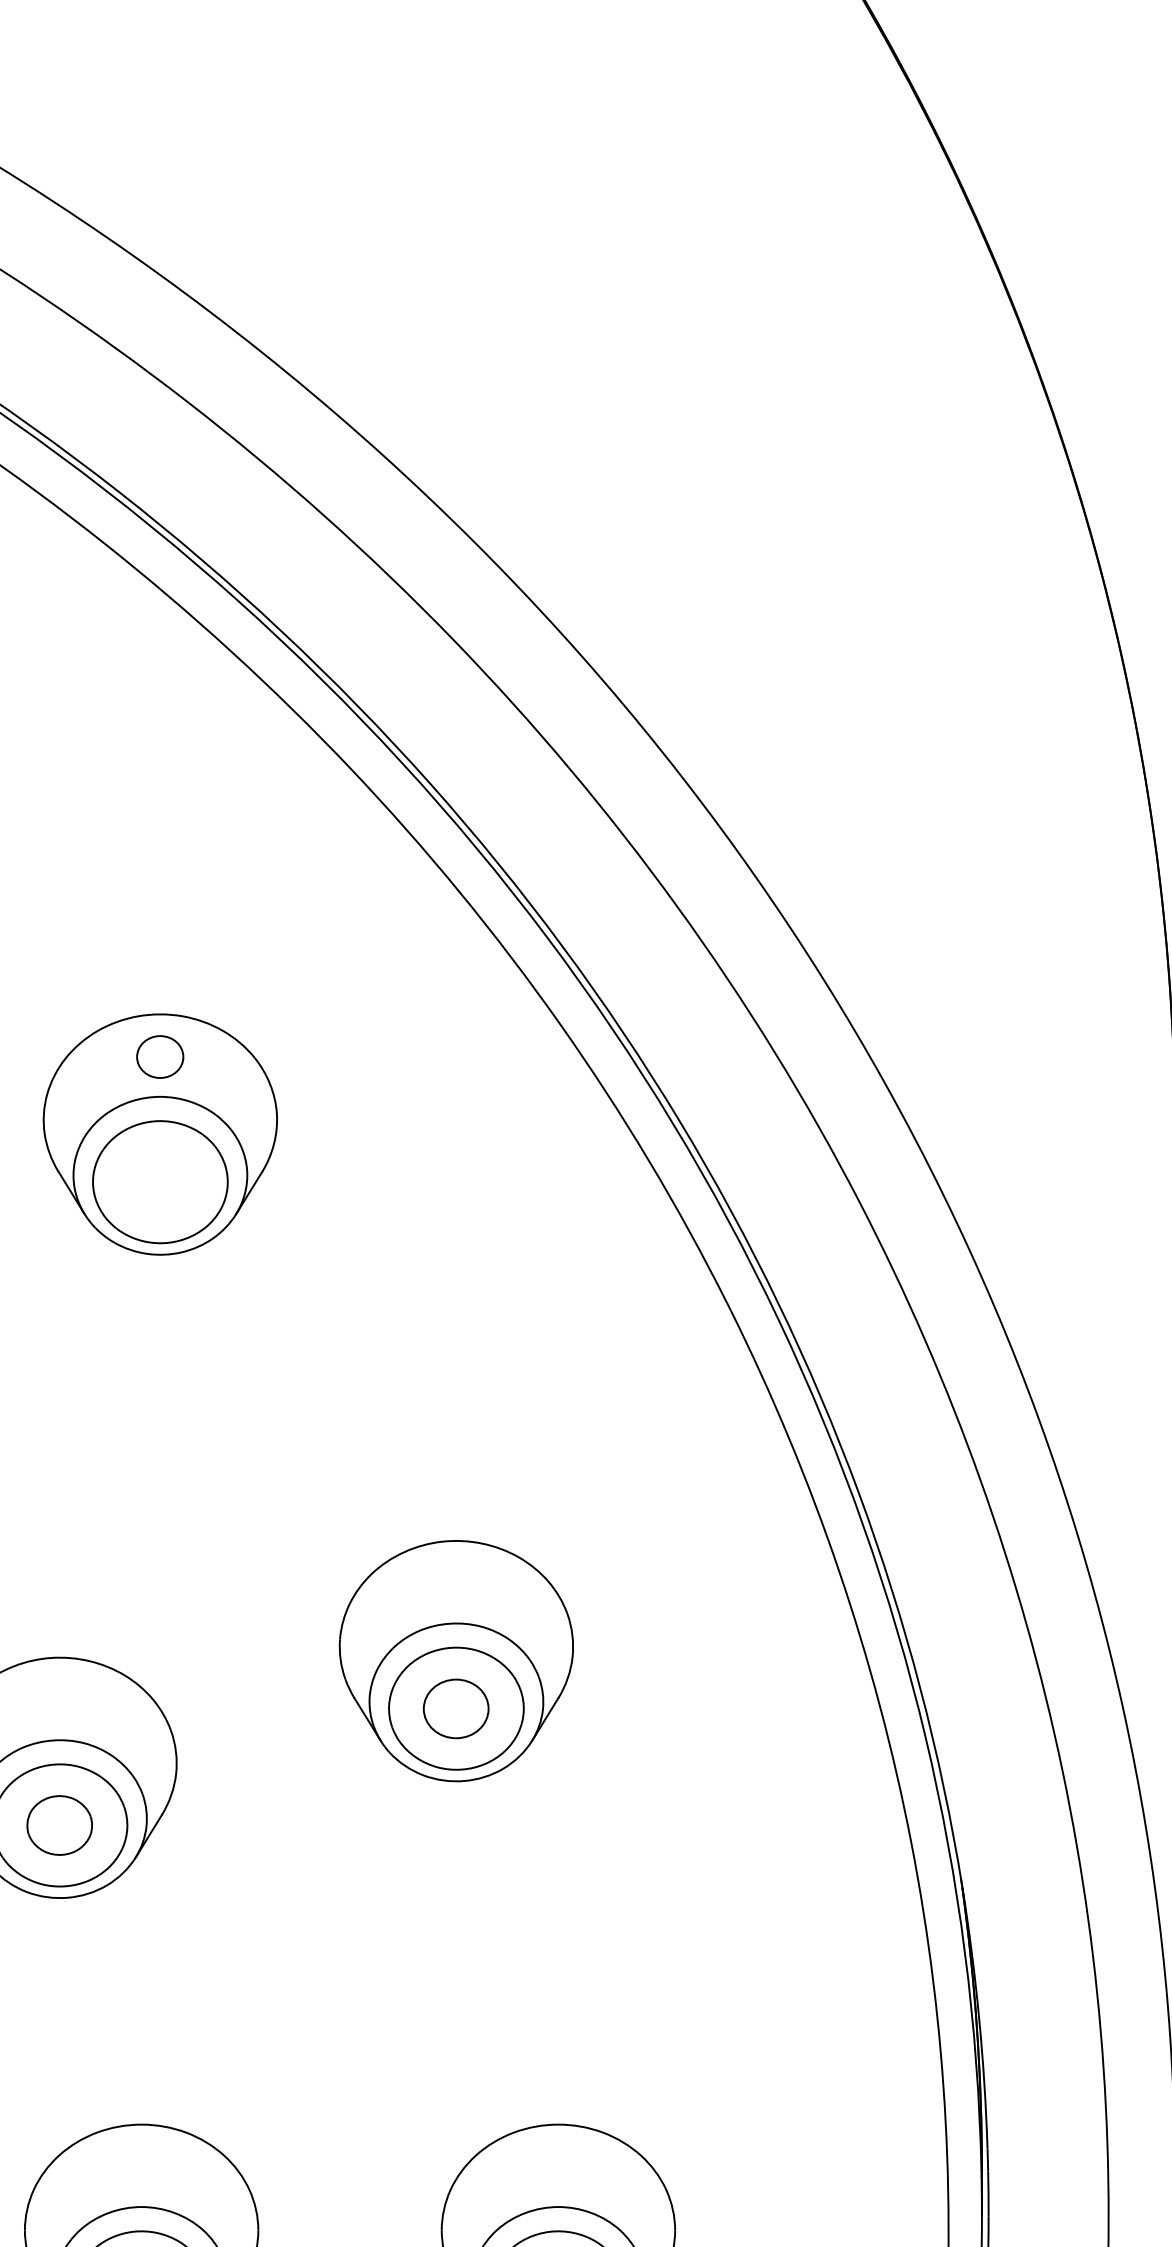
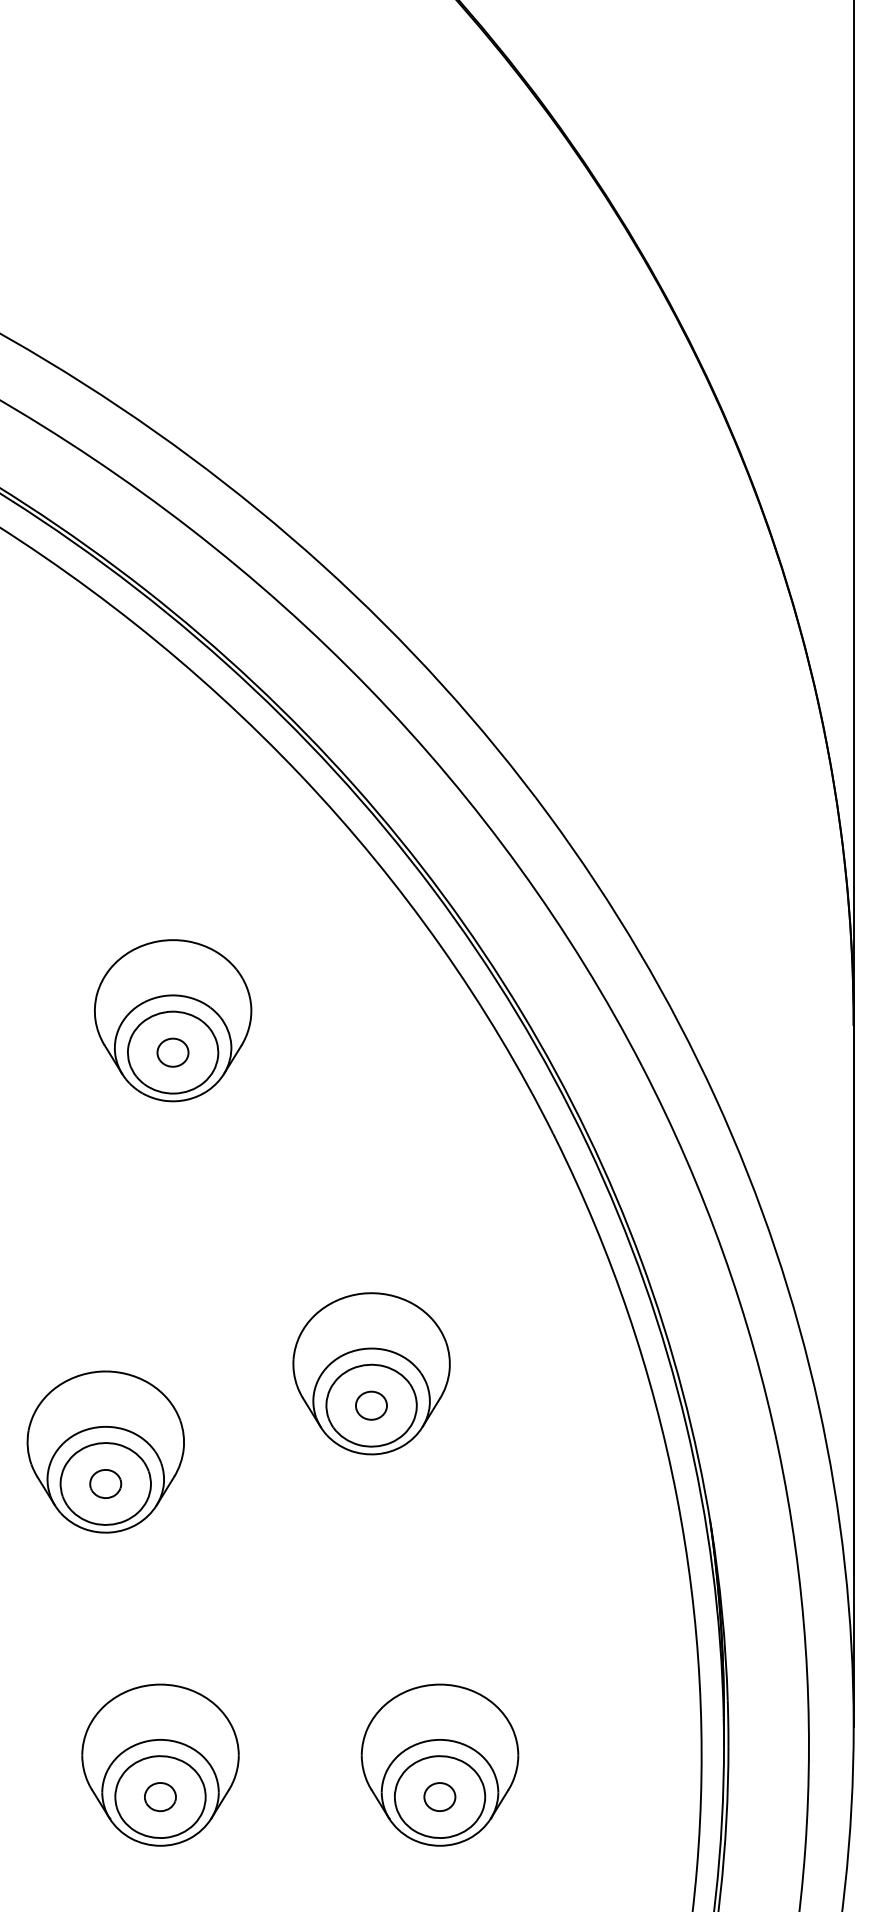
part: (159, 1056) -> (172, 1052), moved
part: (456, 1708) -> (371, 1405), size x0.71
part: (59, 1824) -> (105, 1483), size x0.71

